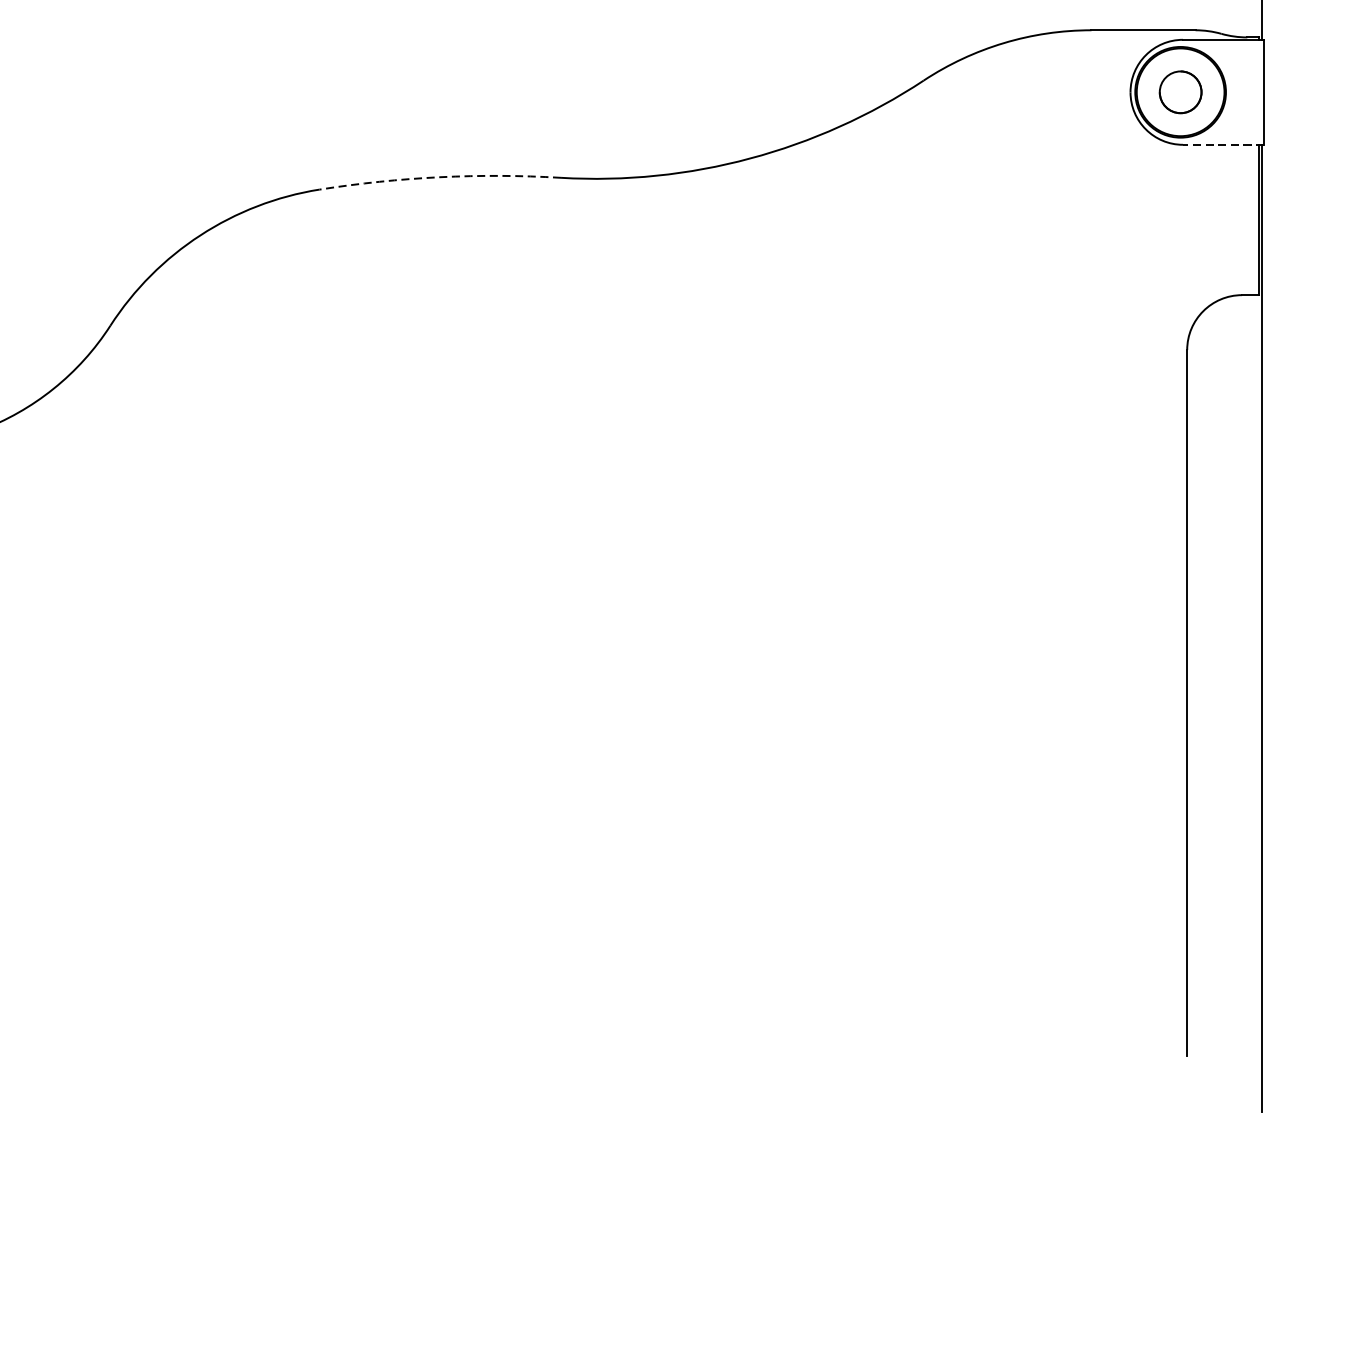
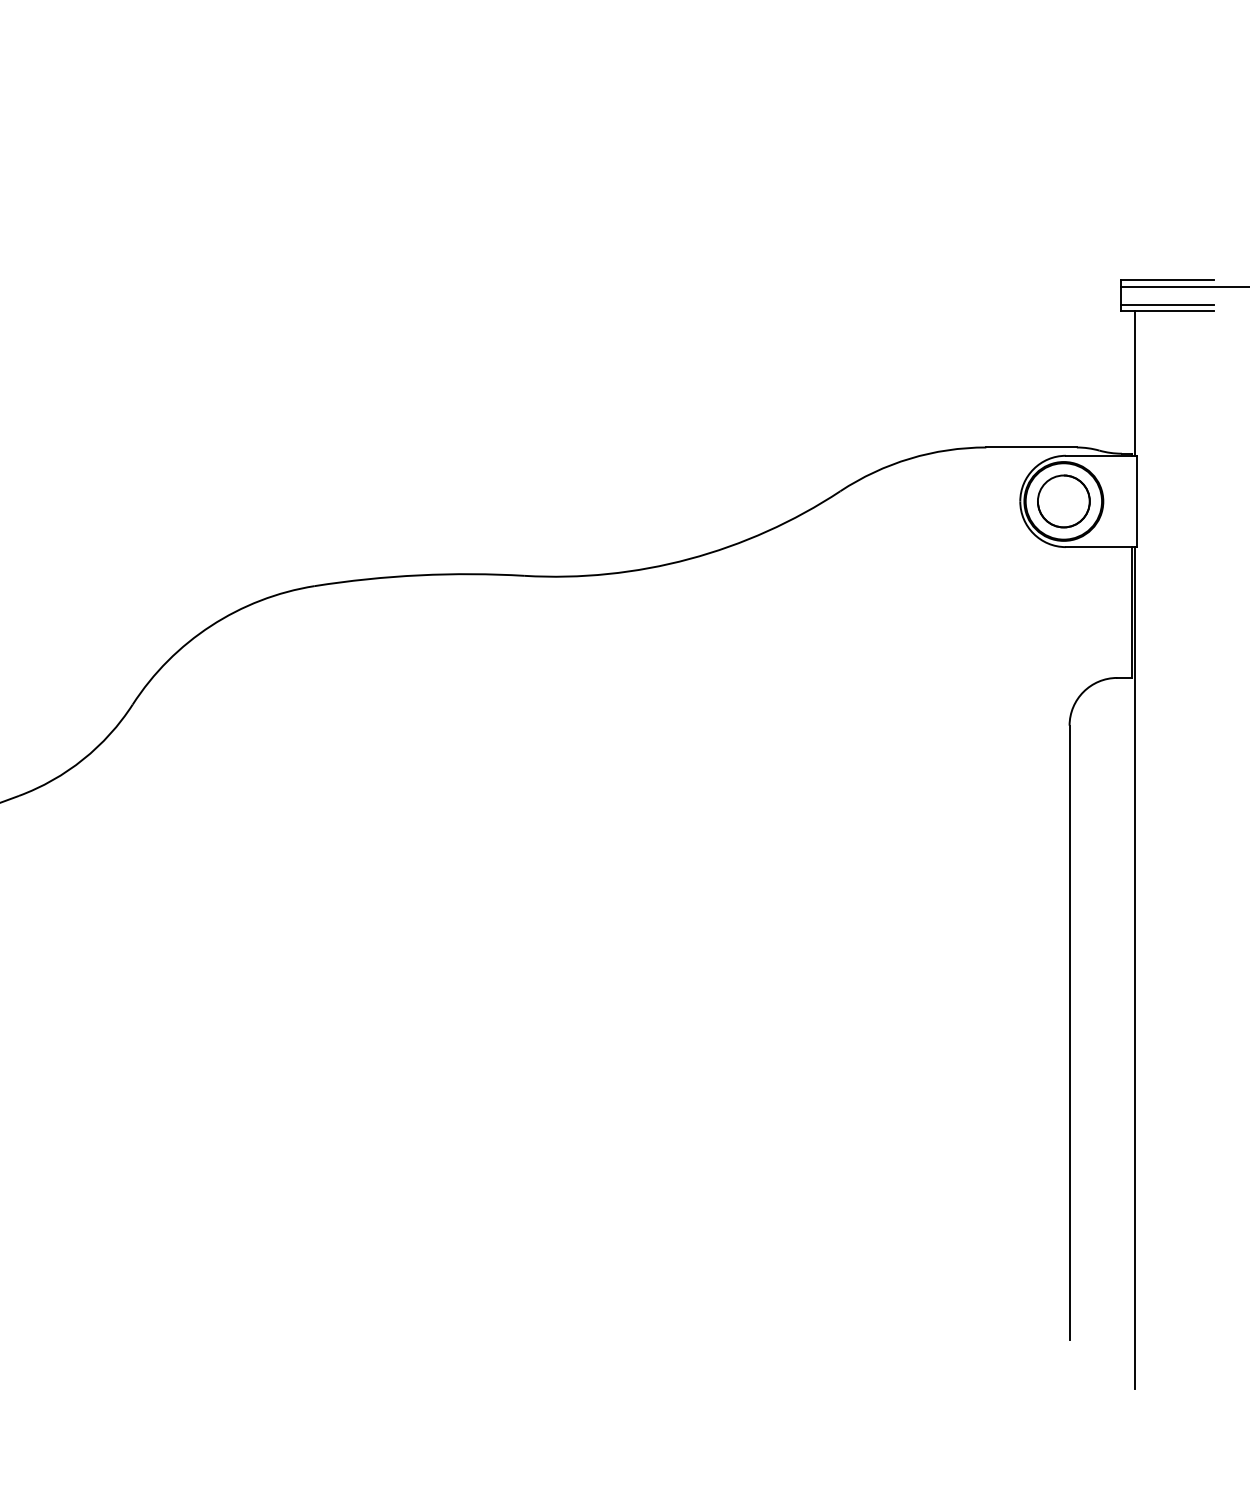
part: (1180, 92) -> (1063, 501), size x1.43
line: (1222, 145) -> (1100, 547), dashed -> solid
arc: (439, 177) -> (419, 575), dashed -> solid

